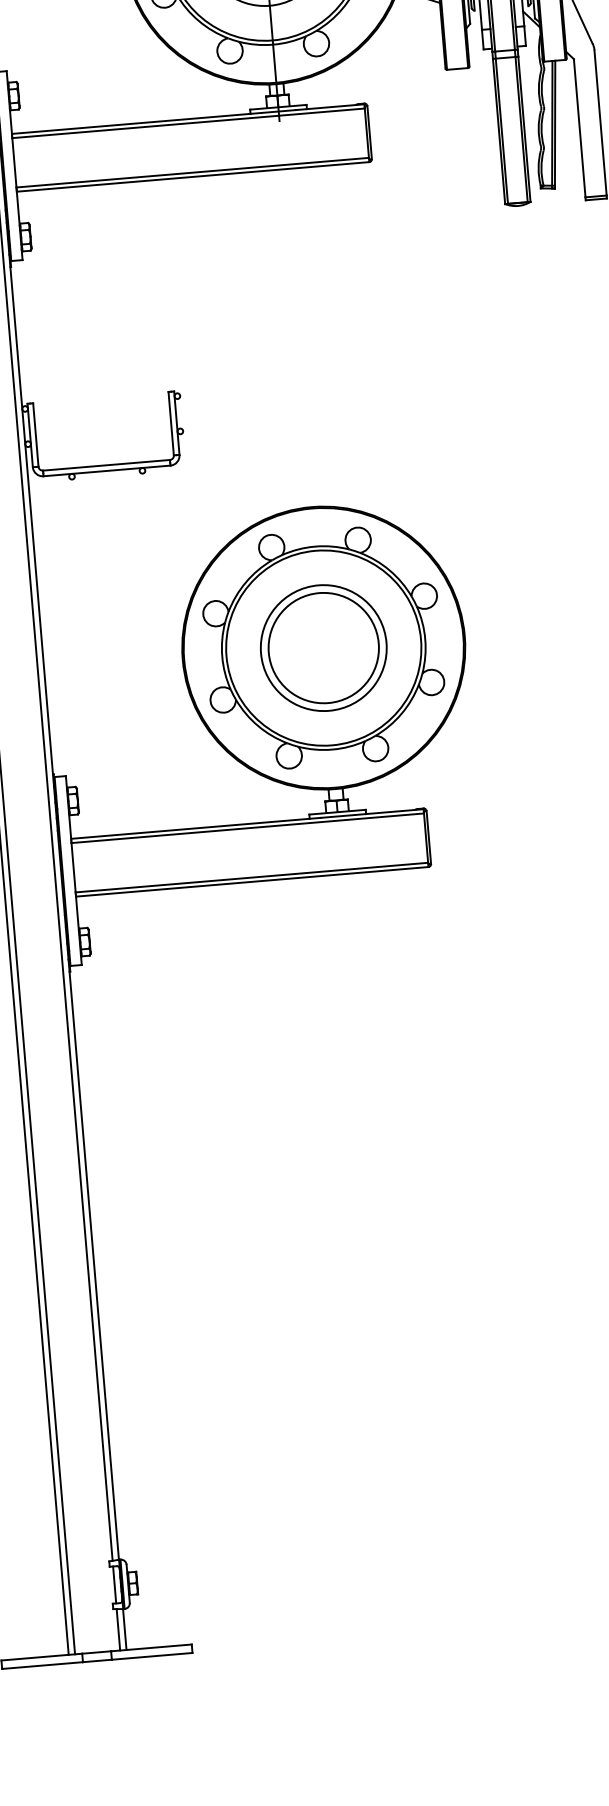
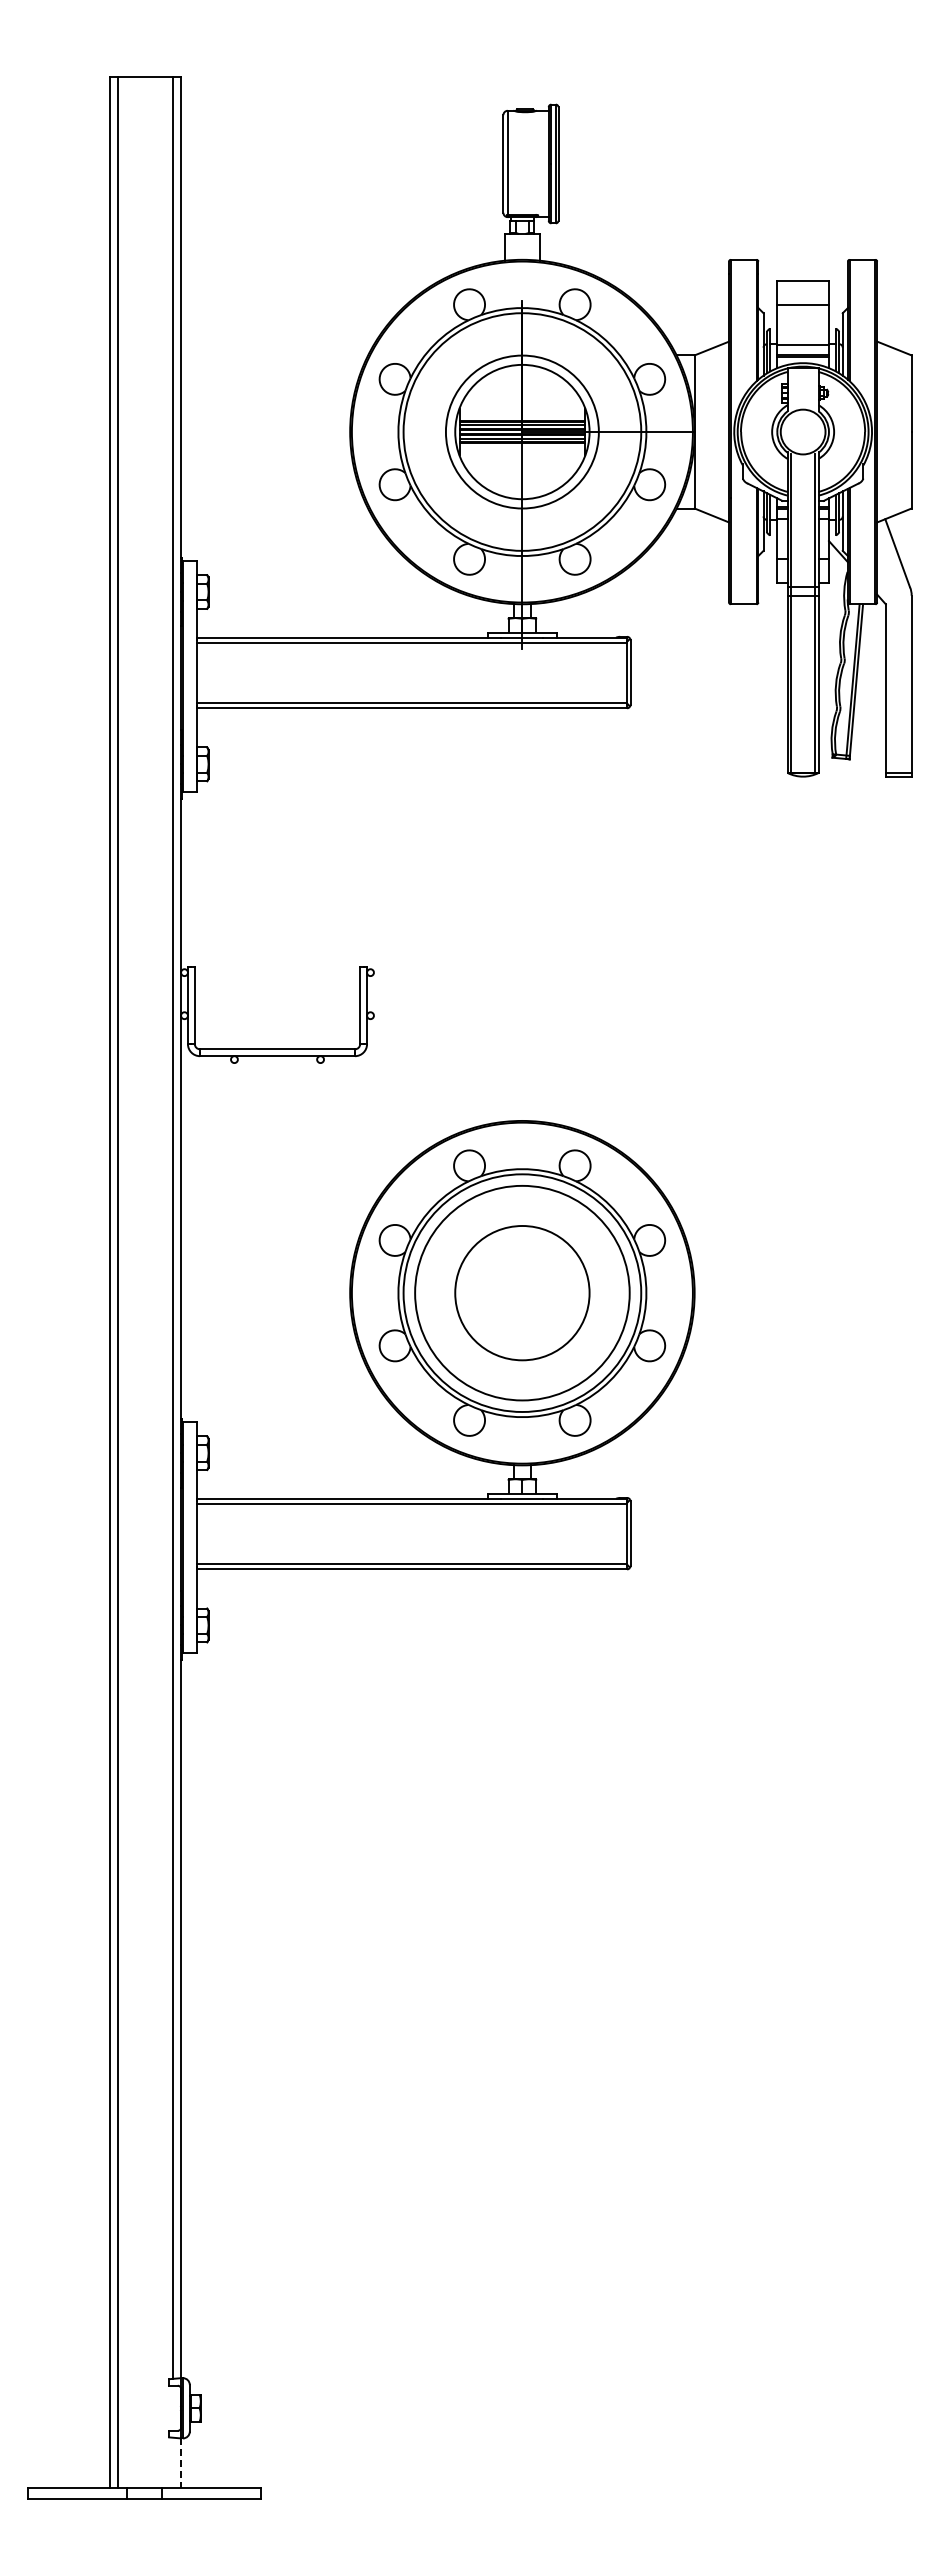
circle: (323, 647) -> (522, 1292), size x1.4
line: (114, 1584) -> (173, 2407), removed
line: (118, 1629) -> (173, 2462), removed
line: (125, 1629) -> (181, 2463), solid -> dashed

